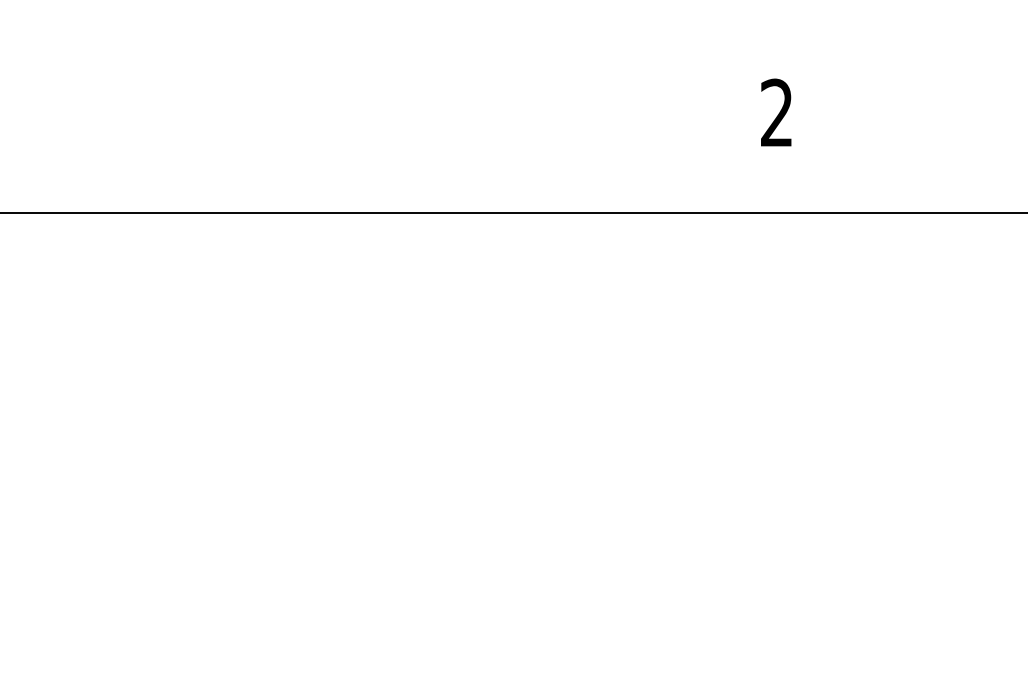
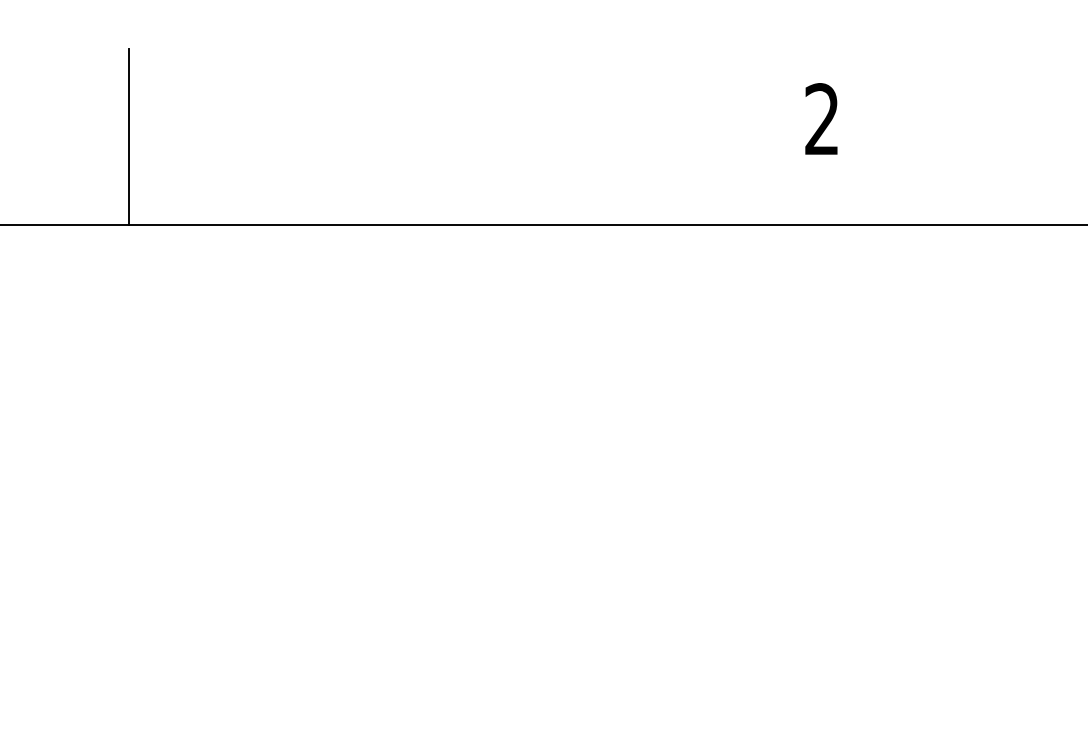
line: (121, 130) -> (128, 137), added

